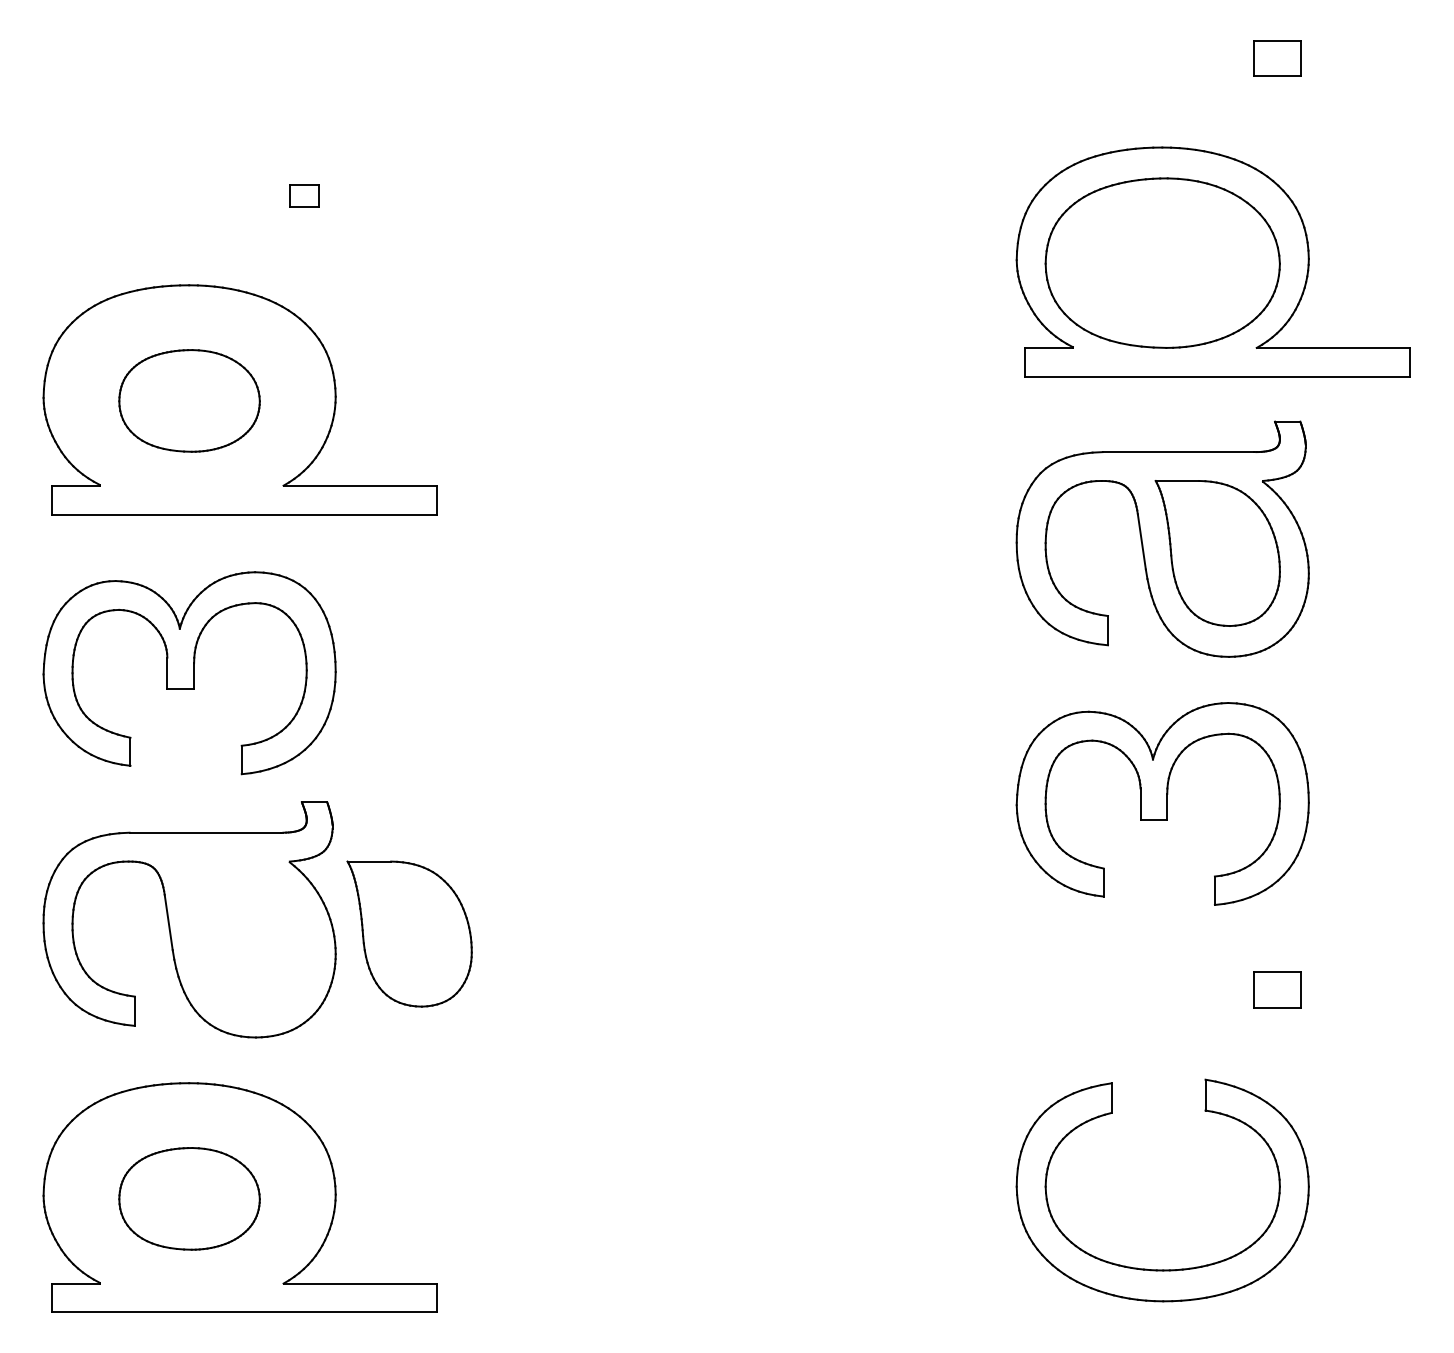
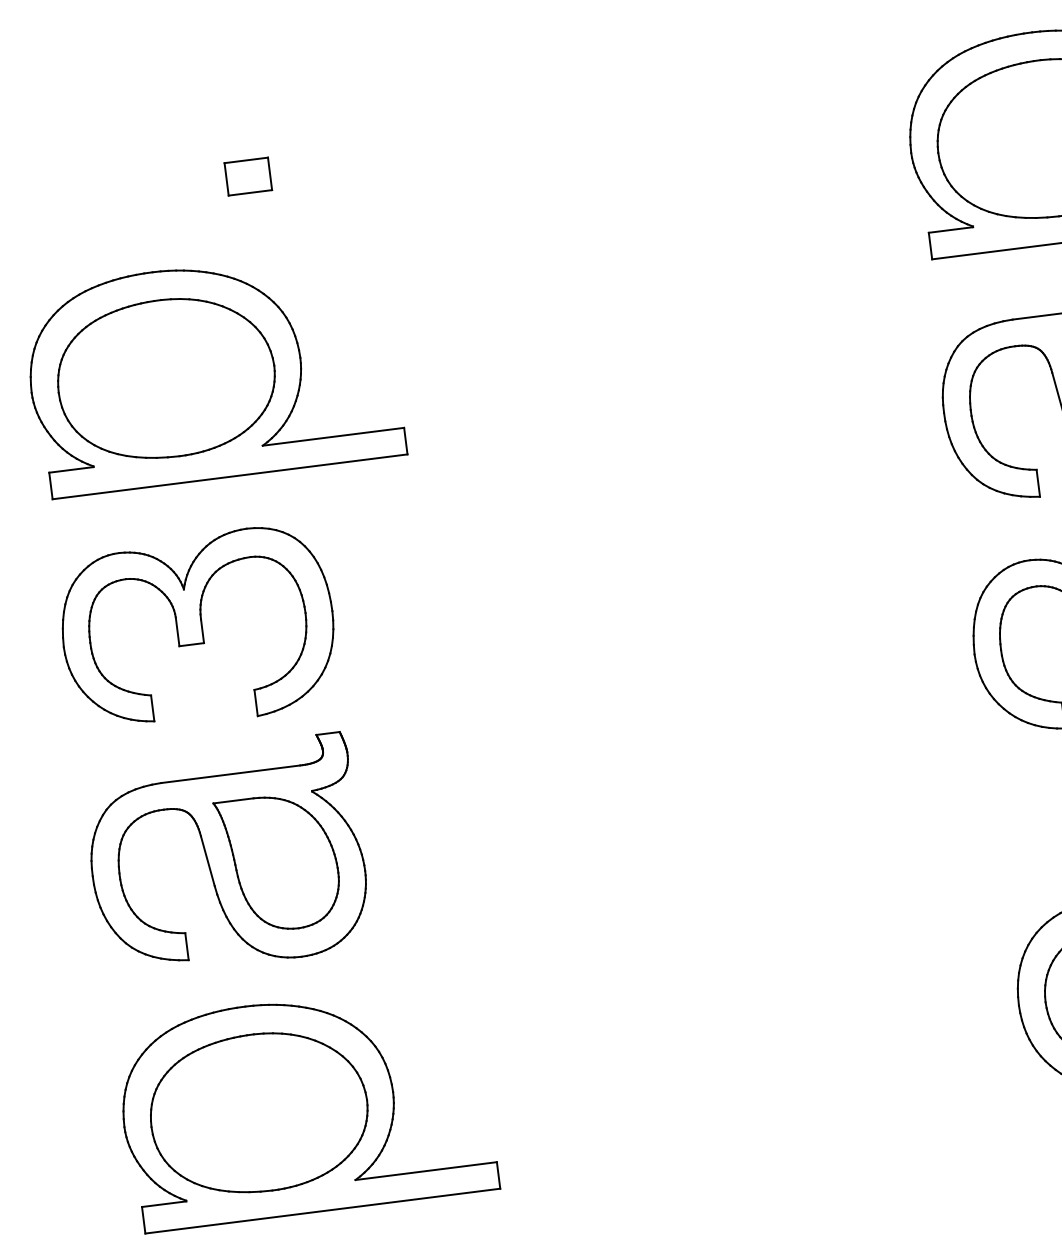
part: (304, 195) -> (248, 176), size x1.67
part: (189, 400) -> (166, 378), size x1.67
part: (409, 933) -> (278, 862), moved
part: (189, 1198) -> (259, 1112), size x1.67

